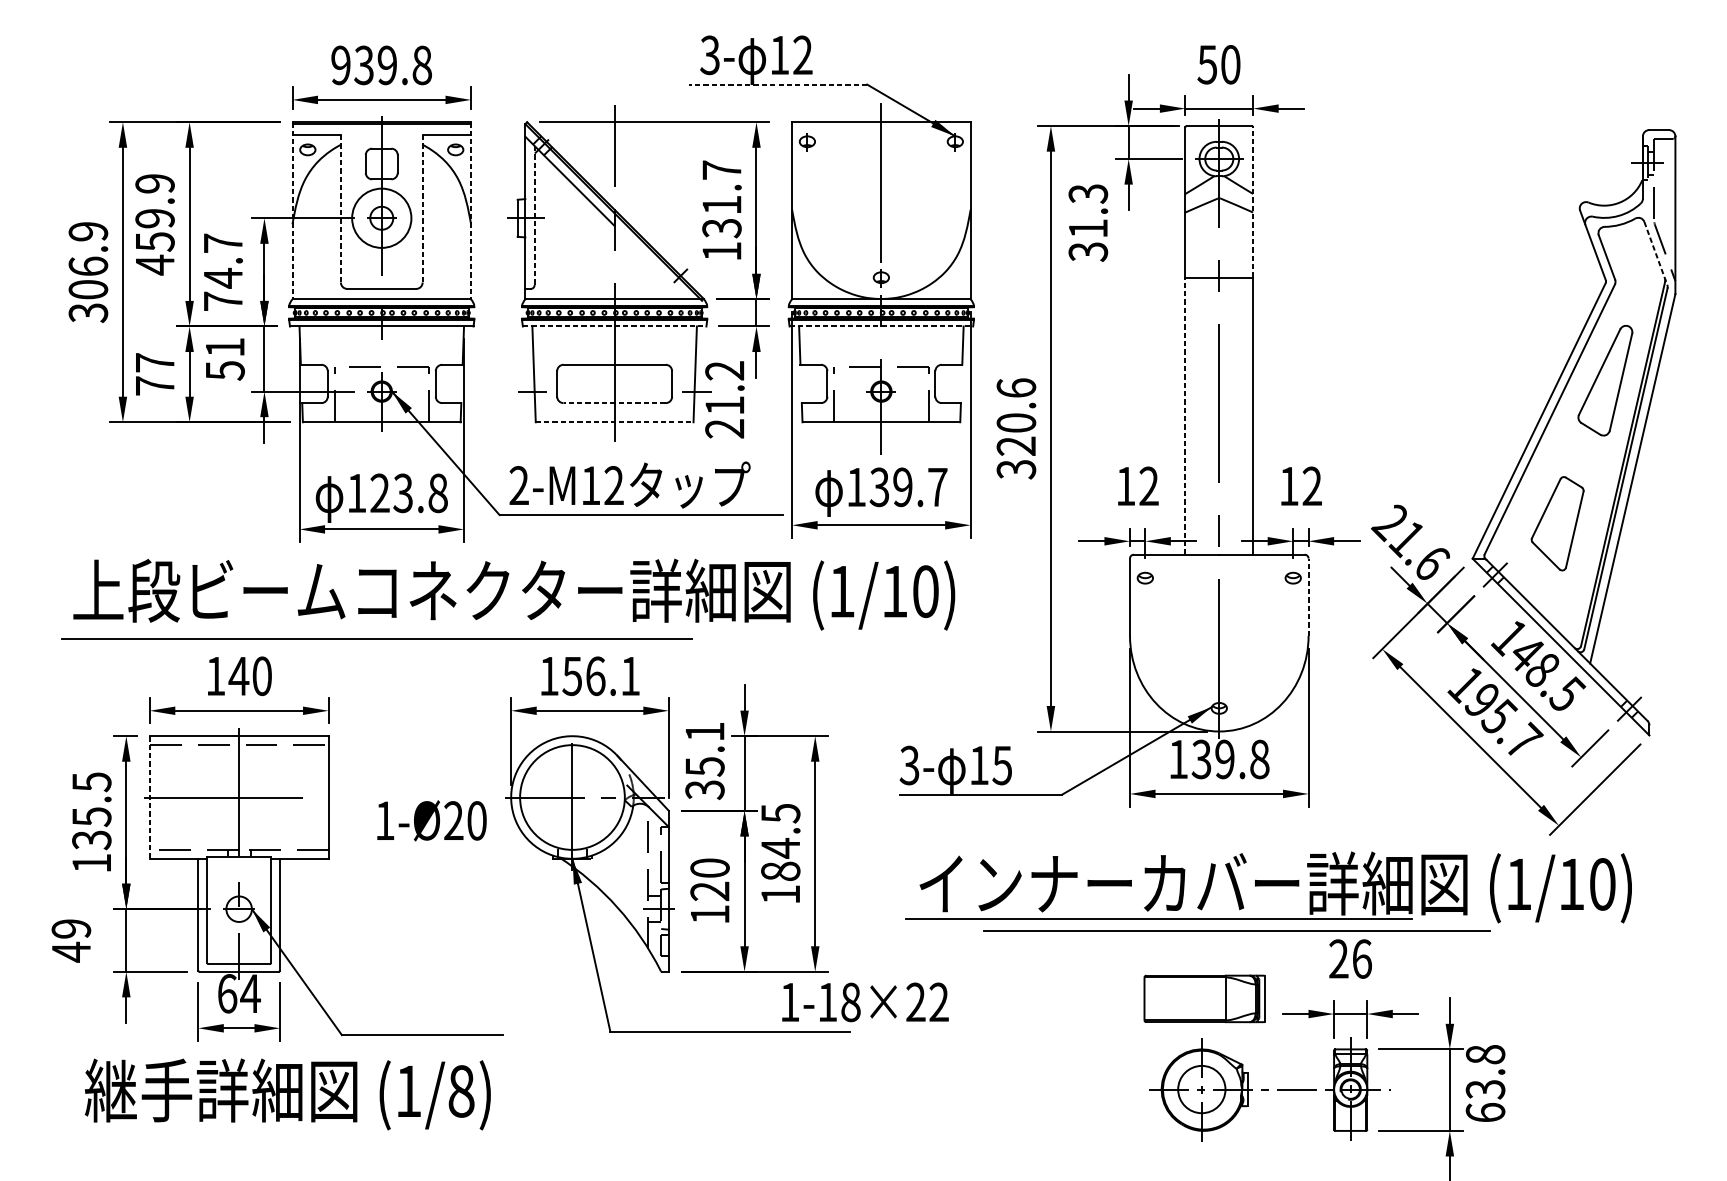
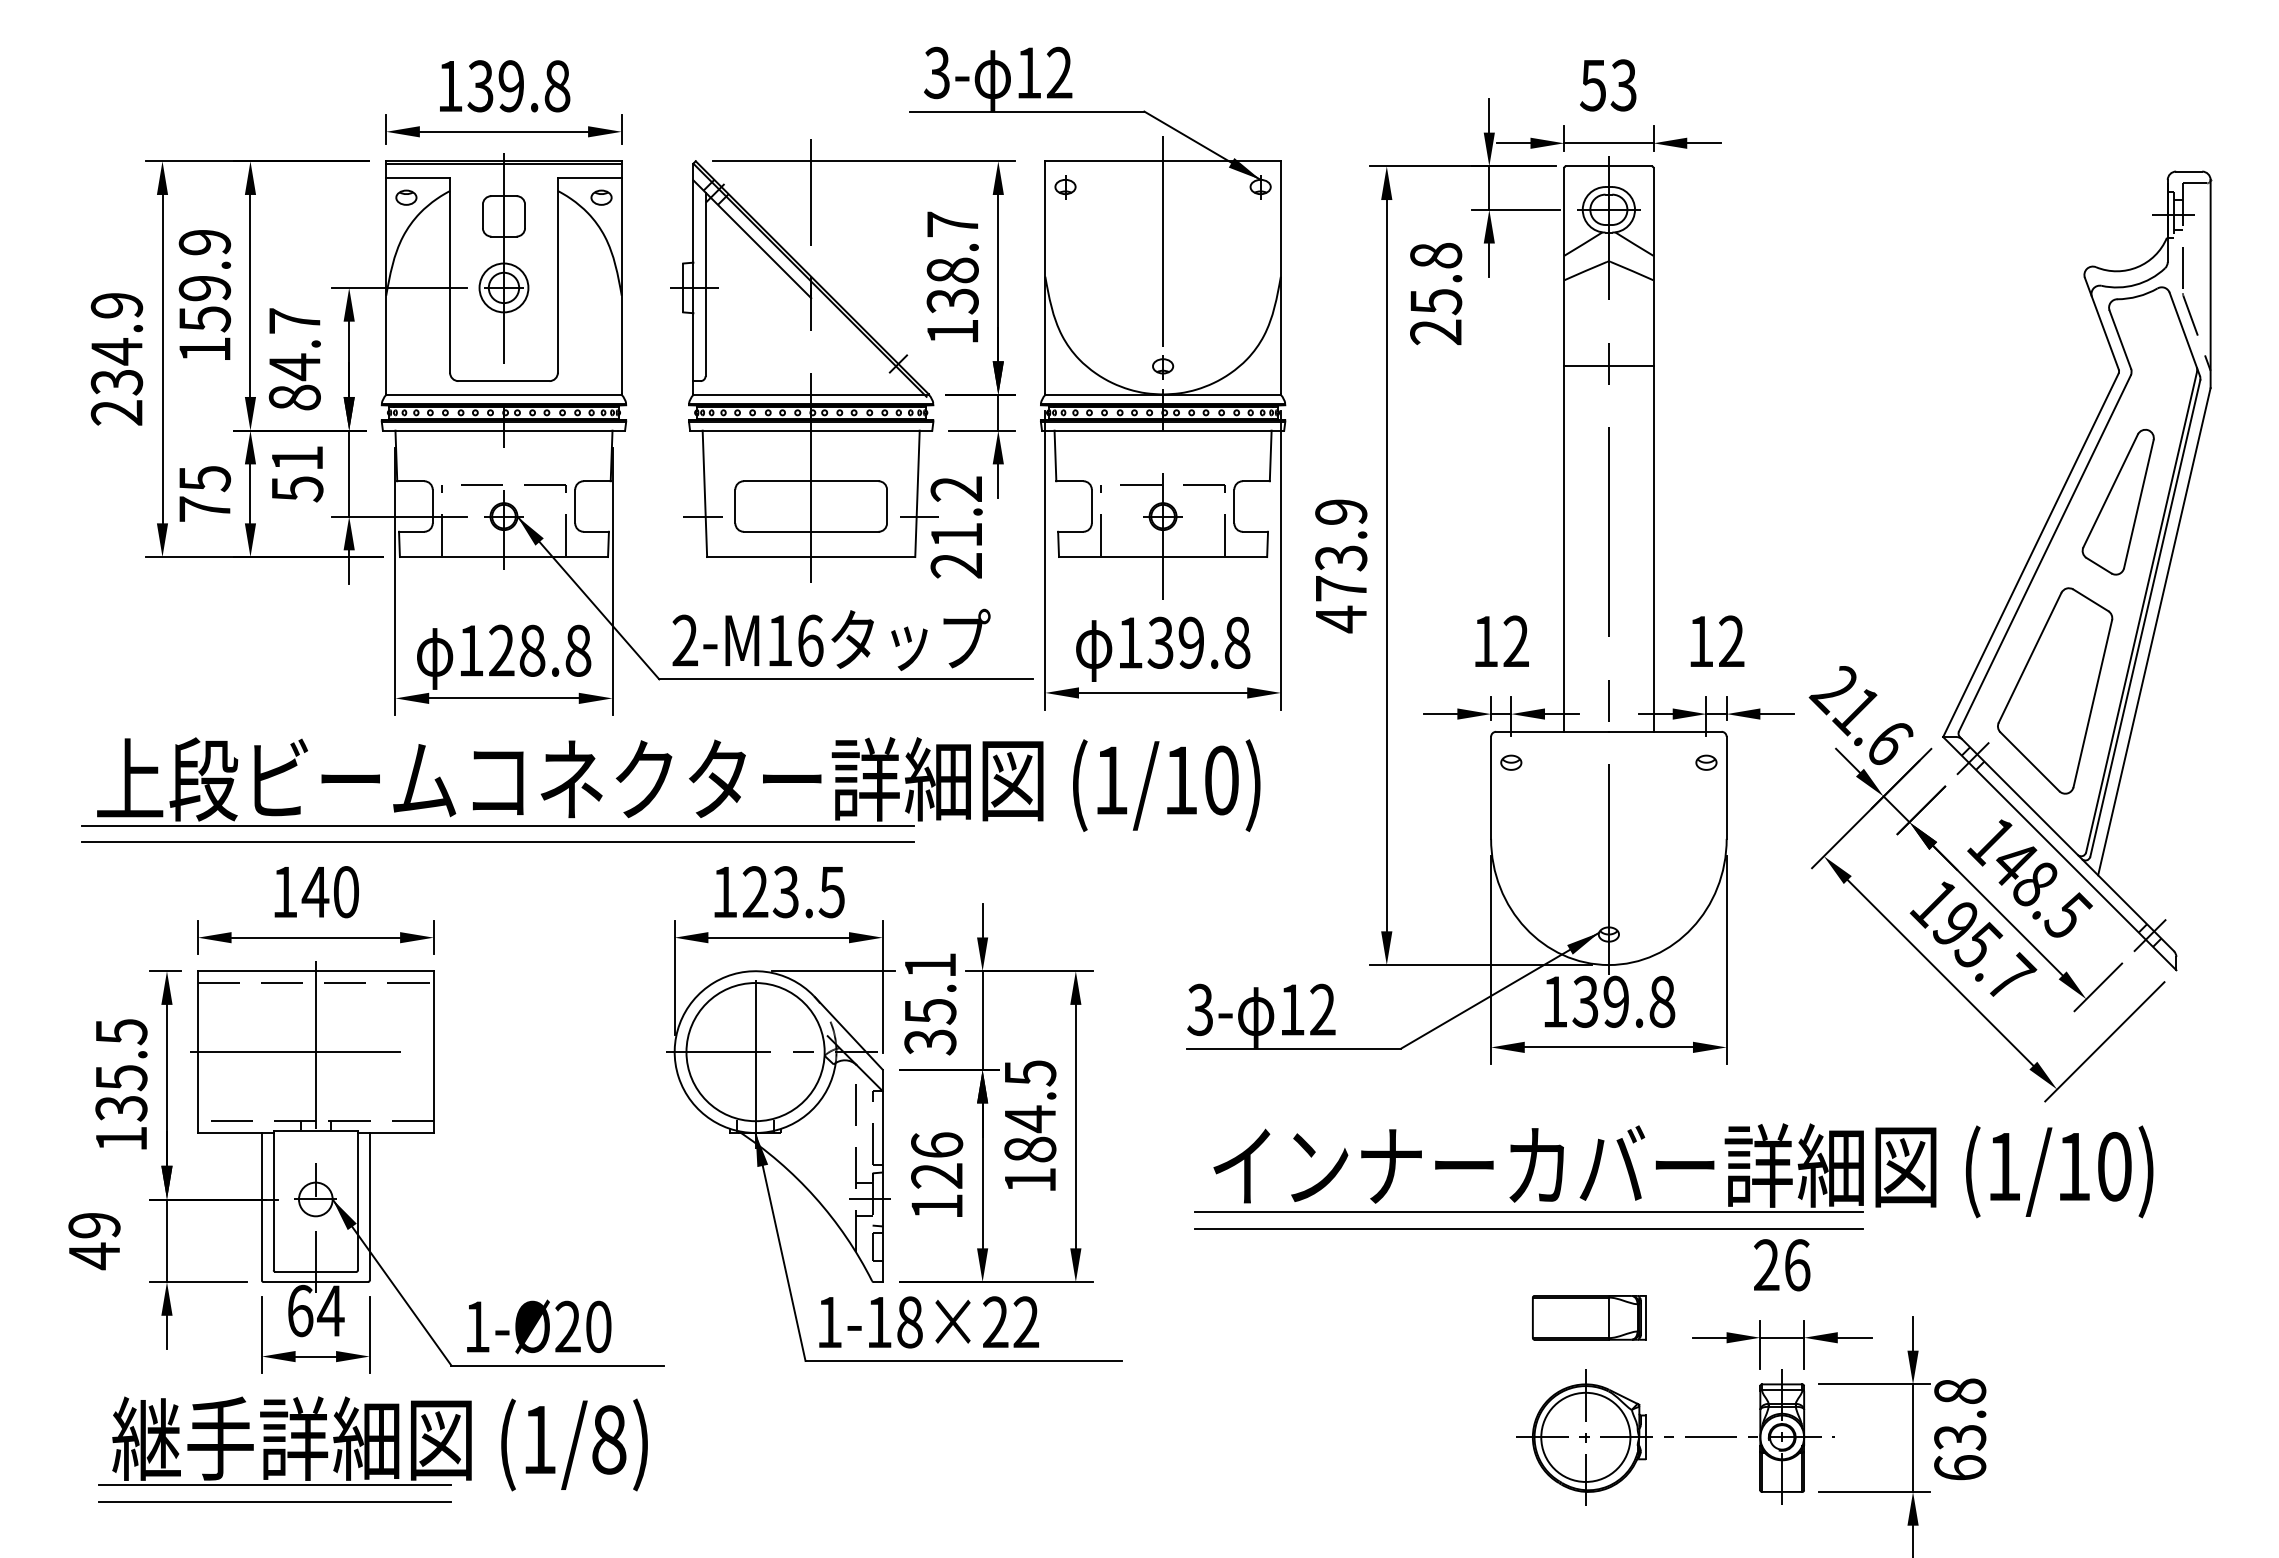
text: (1230, 64) -> (1623, 85), 50 -> 53
text: (340, 65) -> (449, 86), 939.8 -> 139.8
line: (777, 84) -> (1026, 111), dashed -> solid
line: (1253, 202) -> (1653, 266), dashed -> solid
text: (721, 205) -> (952, 270), 131.7 -> 138.7
line: (341, 208) -> (450, 275), dashed -> solid
line: (422, 208) -> (557, 275), dashed -> solid
line: (292, 210) -> (386, 277), dashed -> solid
line: (470, 210) -> (621, 277), dashed -> solid
line: (534, 215) -> (705, 284), dashed -> solid
circle: (381, 217) -> (503, 287), size x0.62
text: (1088, 222) -> (1436, 293), 31.3 -> 25.8
line: (1655, 253) -> (2184, 334), dashed -> solid
text: (154, 264) -> (204, 349), 459.9 -> 159.9
text: (88, 289) -> (116, 382), 306.9 -> 234.9
text: (222, 301) -> (294, 397), 74.7 -> 84.7
line: (614, 326) -> (811, 430), dashed -> solid
line: (881, 326) -> (1163, 430), dashed -> solid
text: (155, 362) -> (205, 478), 77 -> 75
line: (614, 402) -> (810, 531), dashed -> solid
line: (1185, 416) -> (1564, 549), dashed -> solid
line: (614, 422) -> (811, 557), dashed -> solid
text: (1016, 429) -> (1341, 566), 320.6 -> 473.9
text: (614, 485) -> (810, 640), 2-M12 -> 2-M16
text: (937, 487) -> (1237, 642), 139.7 -> 139.8
text: (403, 493) -> (532, 650), 123.8 -> 128.8
part: (1557, 523) -> (2055, 690), size x1.67
line: (1308, 596) -> (1726, 787), dashed -> solid
line: (376, 625) -> (497, 825), added
text: (601, 676) -> (793, 892), 156.1 -> 123.5
line: (631, 736) -> (833, 971), added
text: (1002, 765) -> (1322, 1009), 15 -> 12
line: (149, 797) -> (197, 1052), dashed -> solid
text: (432, 820) -> (539, 1326), moved
text: (710, 867) -> (937, 1144), 120 -> 126
line: (1236, 931) -> (1528, 1228), moved
part: (1204, 998) -> (1589, 1317), size x0.71
text: (865, 1002) -> (928, 1322), moved
circle: (1201, 1088) -> (1585, 1436), size x1.43
line: (207, 1125) -> (274, 1484), added
line: (207, 1138) -> (274, 1501), added

